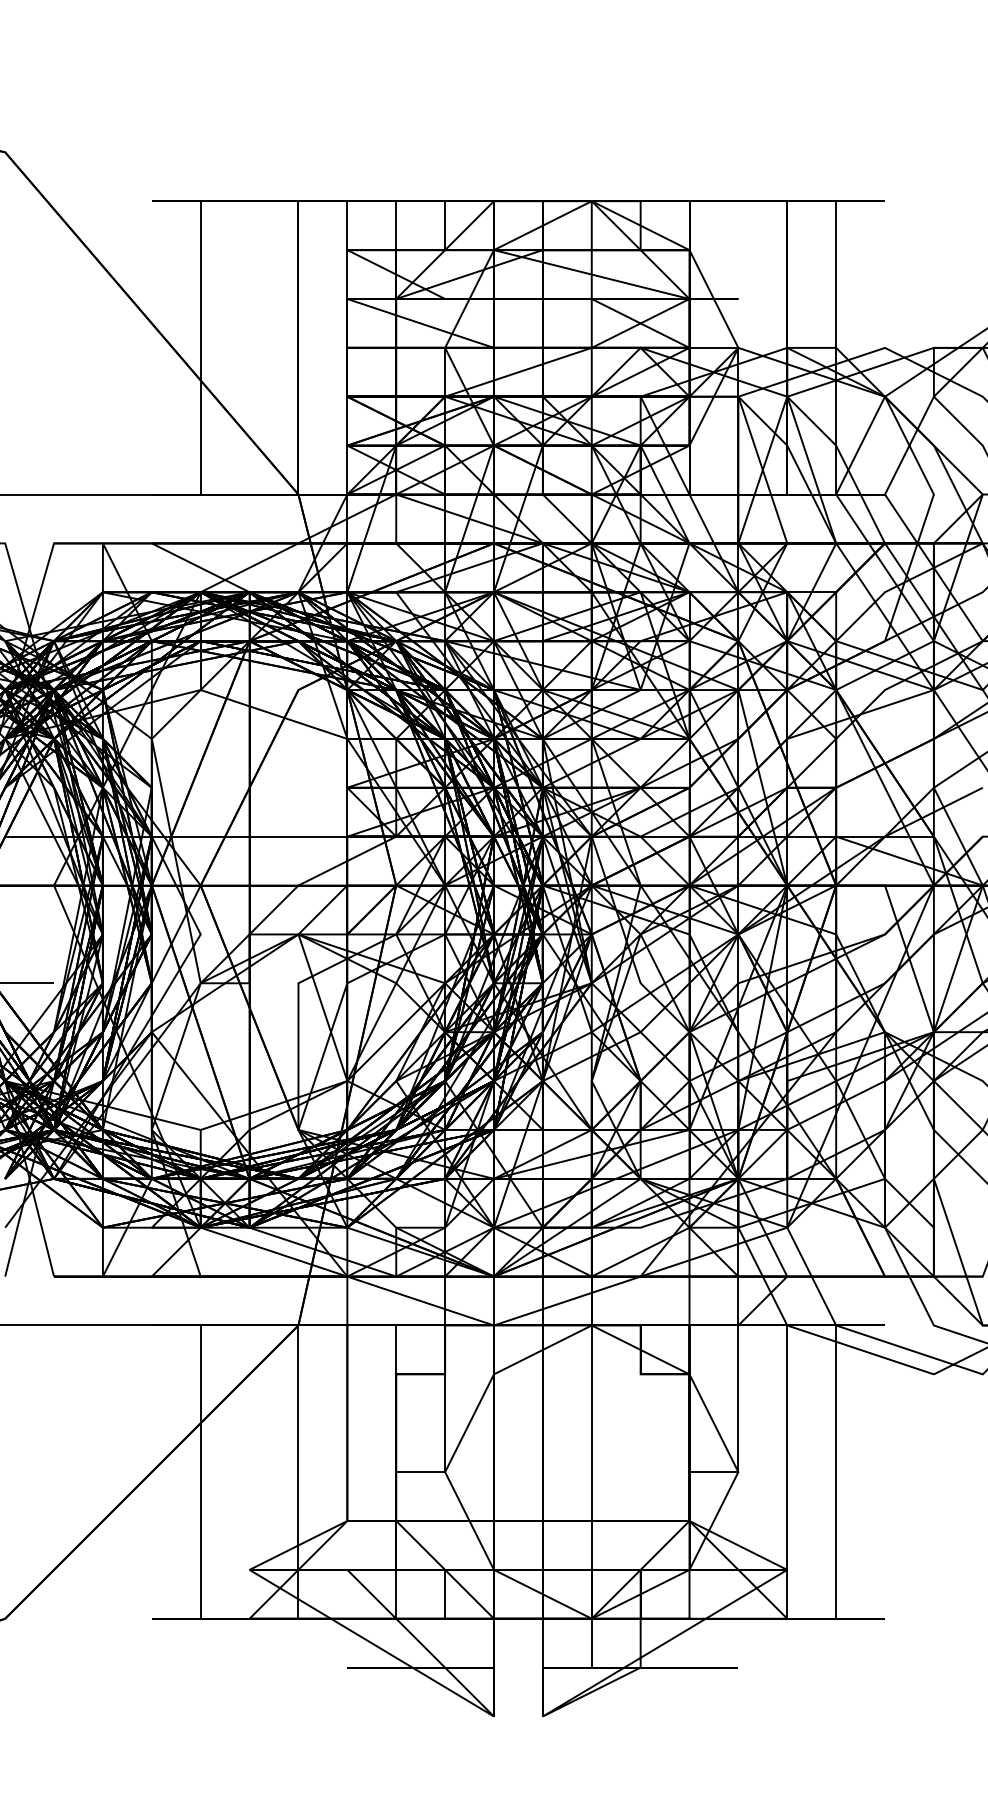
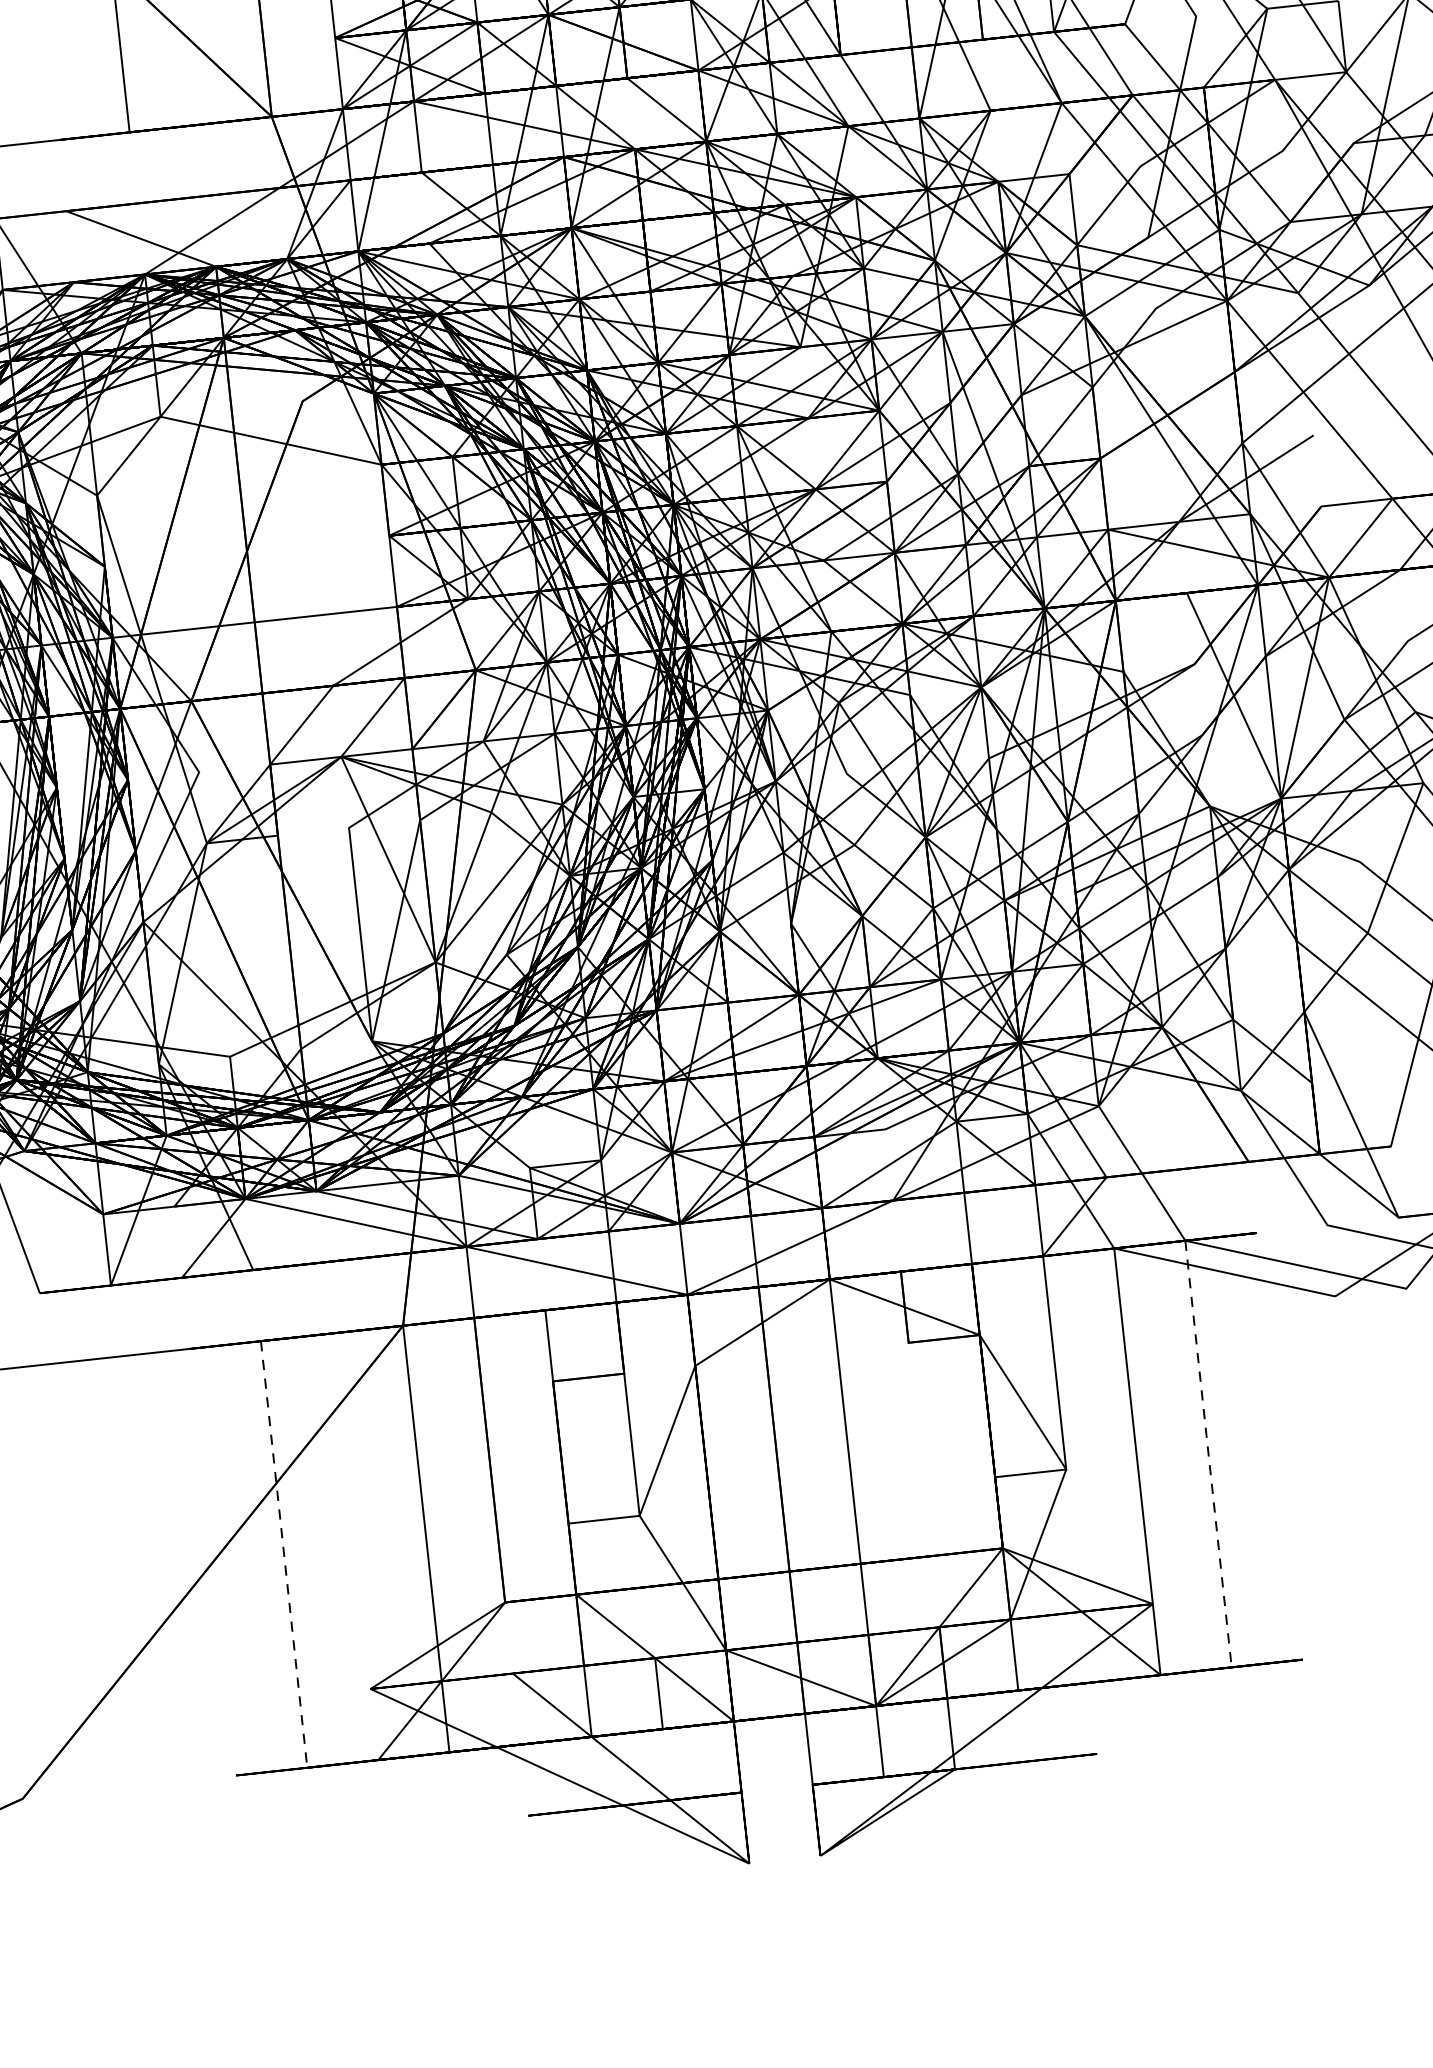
line: (200, 1472) -> (283, 1555), solid -> dashed
line: (836, 1472) -> (1209, 1454), solid -> dashed

